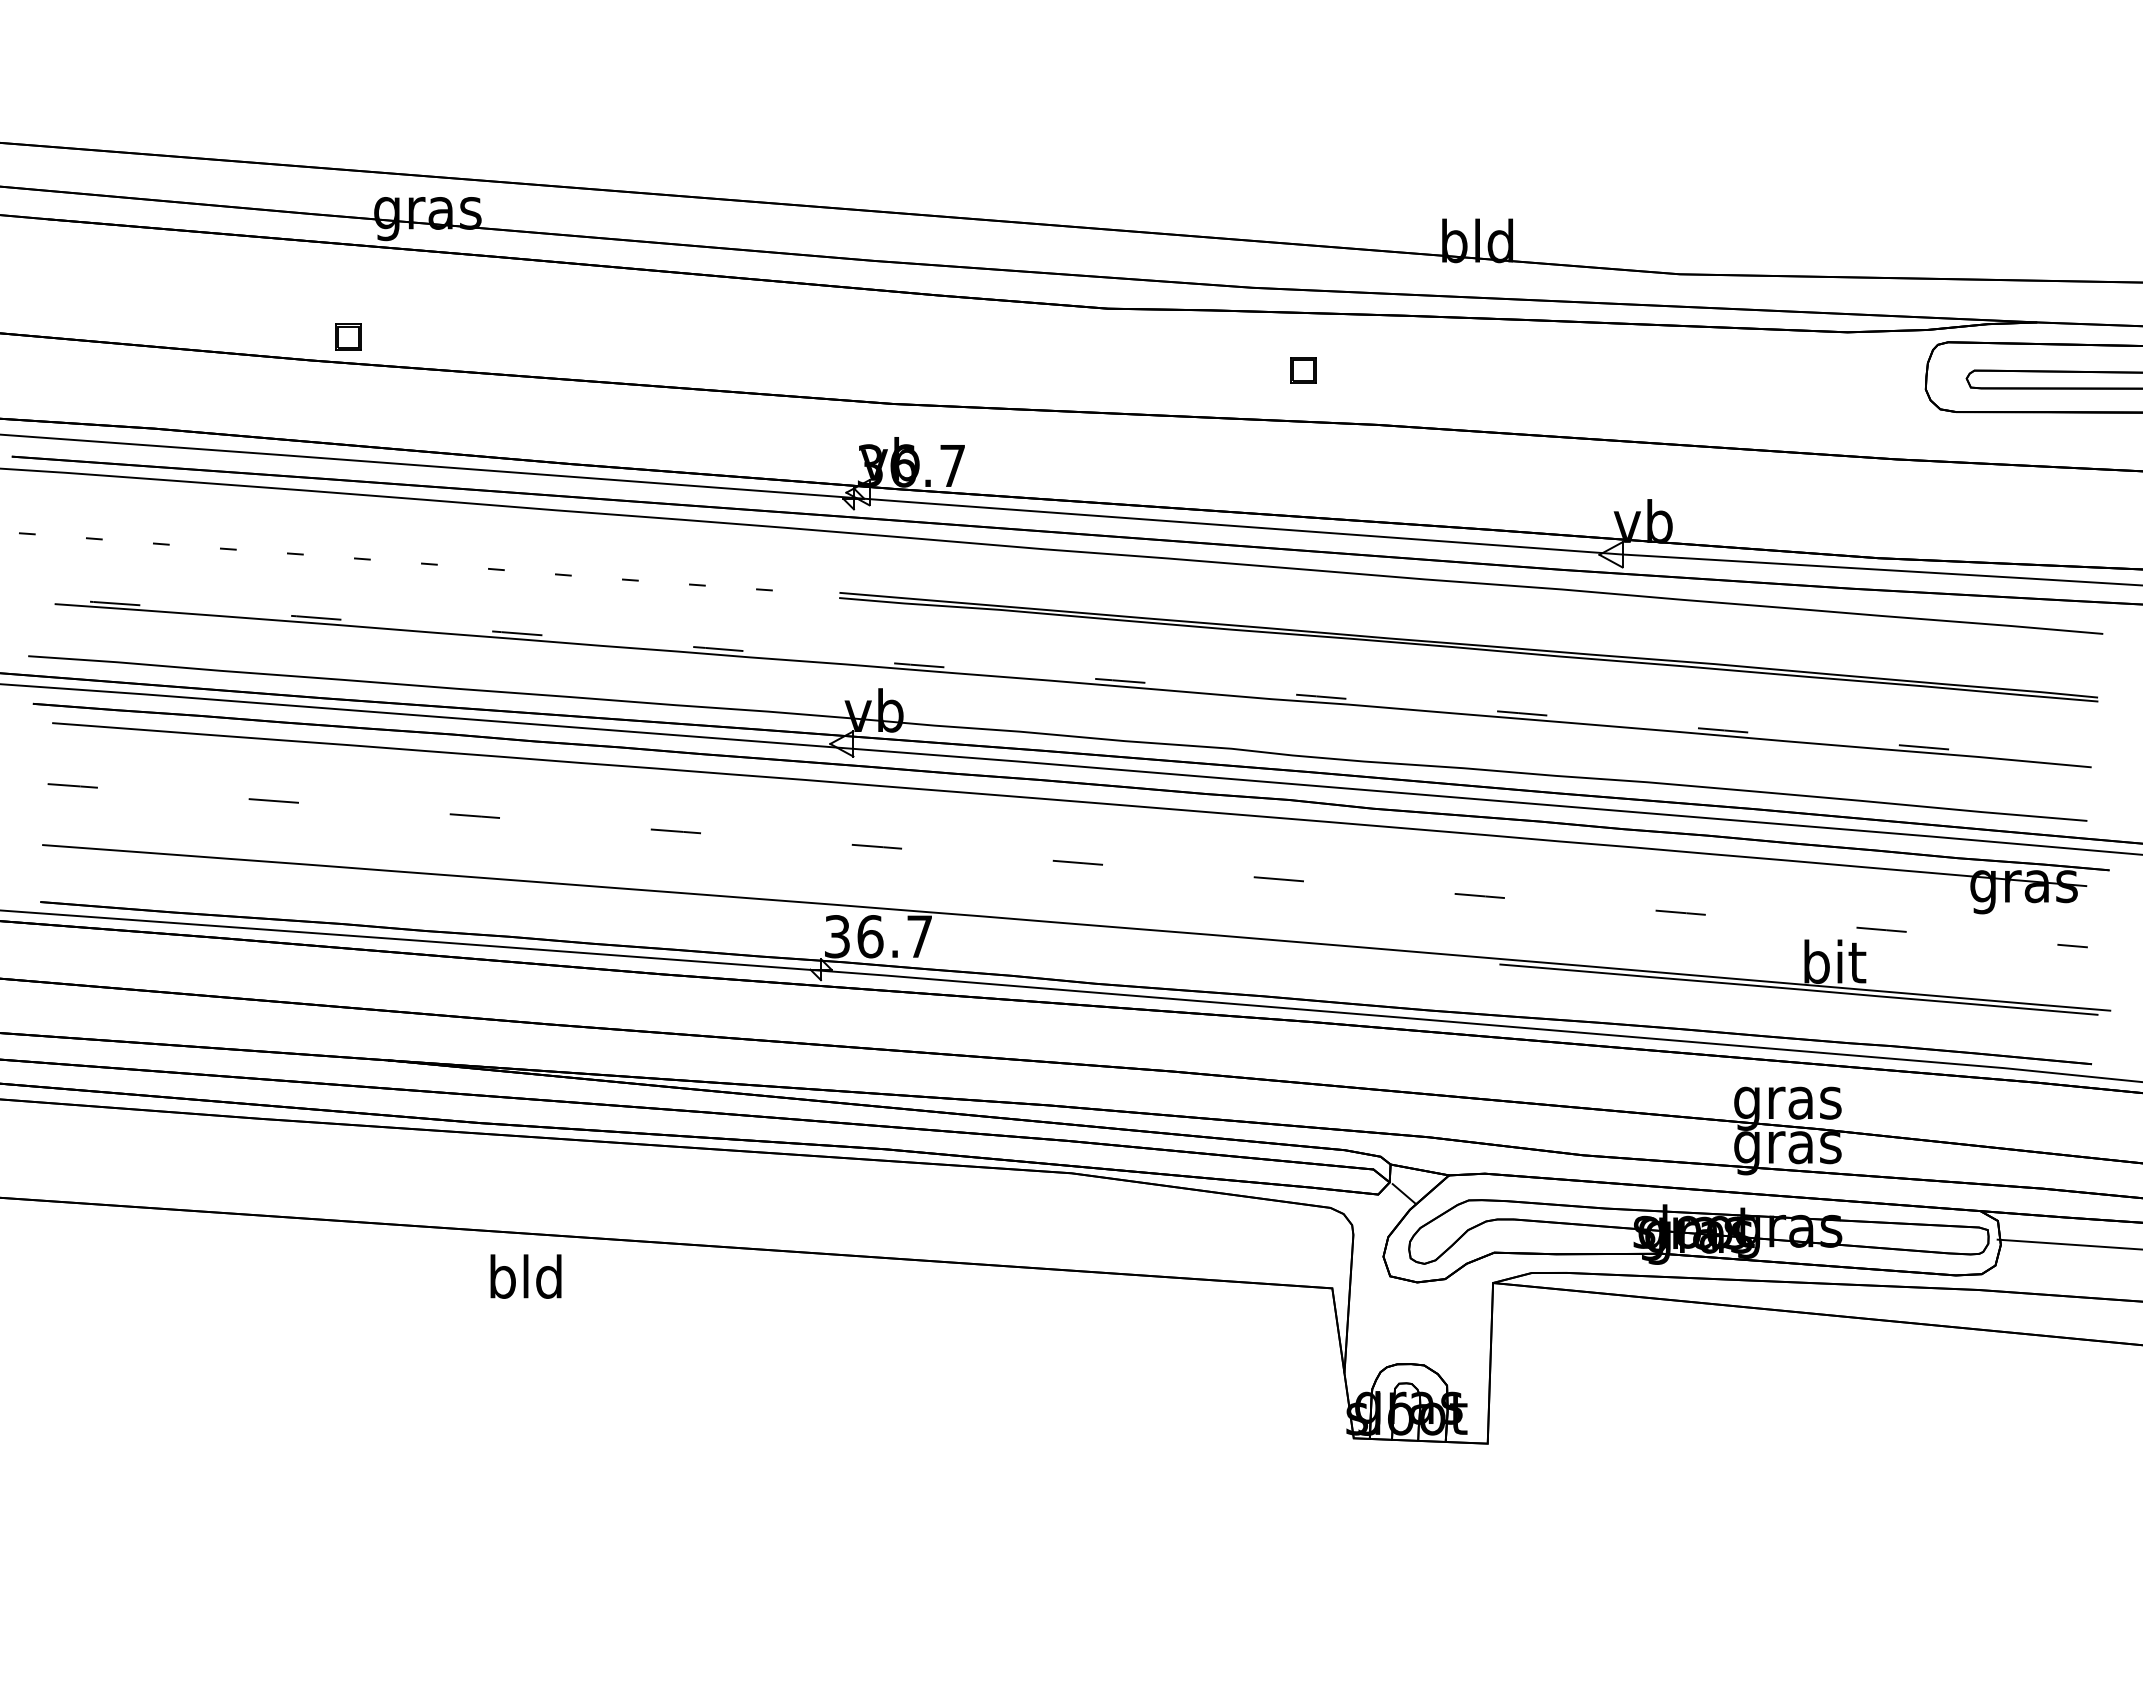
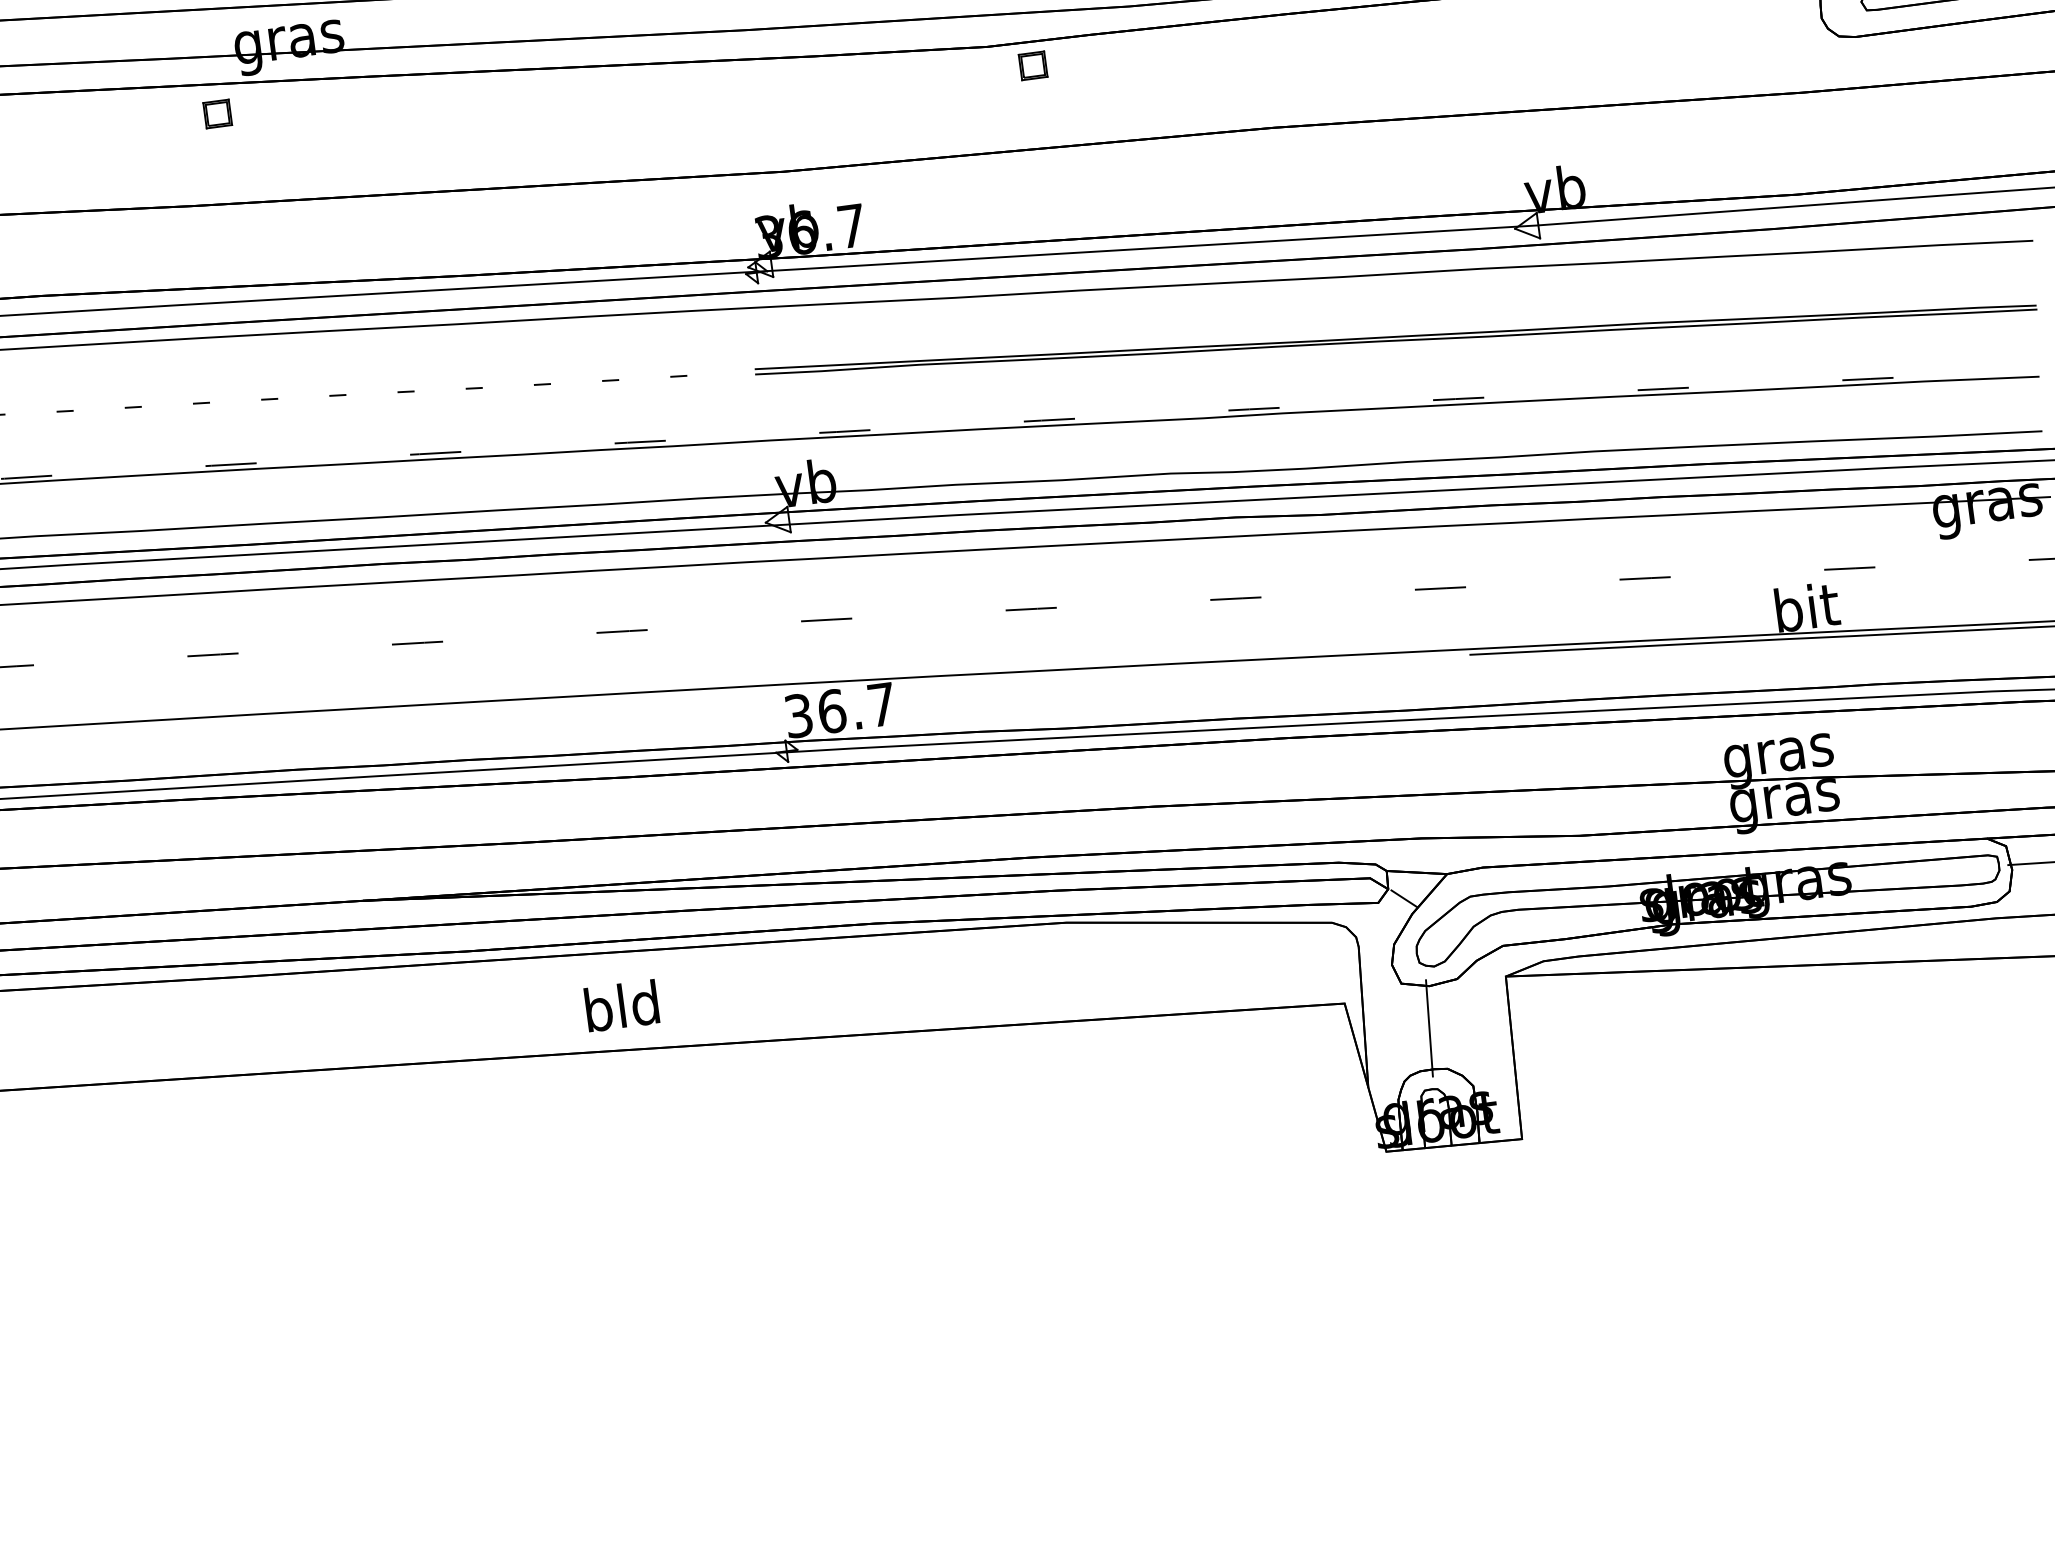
part: (348, 336) -> (217, 113), moved
part: (1303, 370) -> (1033, 66), moved
text: (525, 1276) -> (621, 1005), moved
line: (1411, 1323) -> (1429, 1028), added

